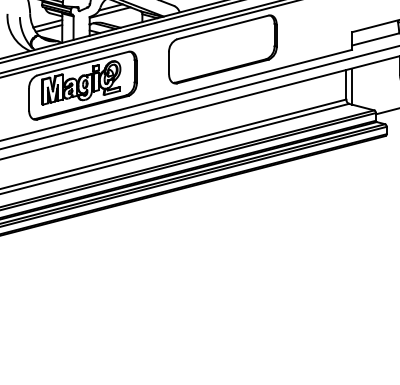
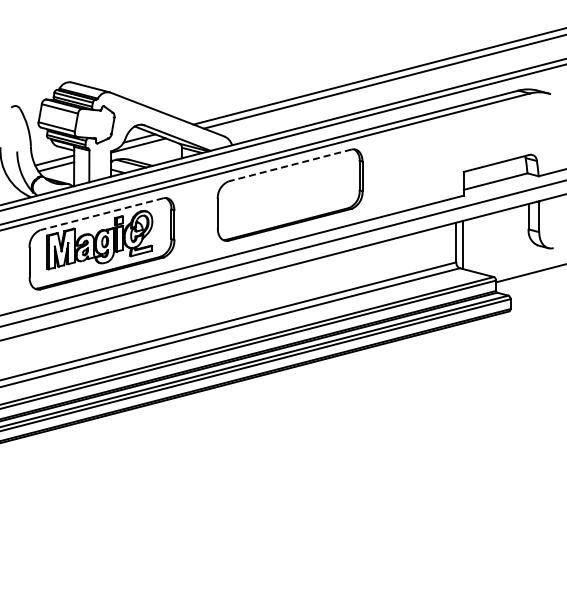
line: (223, 27) -> (290, 165), solid -> dashed
line: (82, 63) -> (101, 214), solid -> dashed

